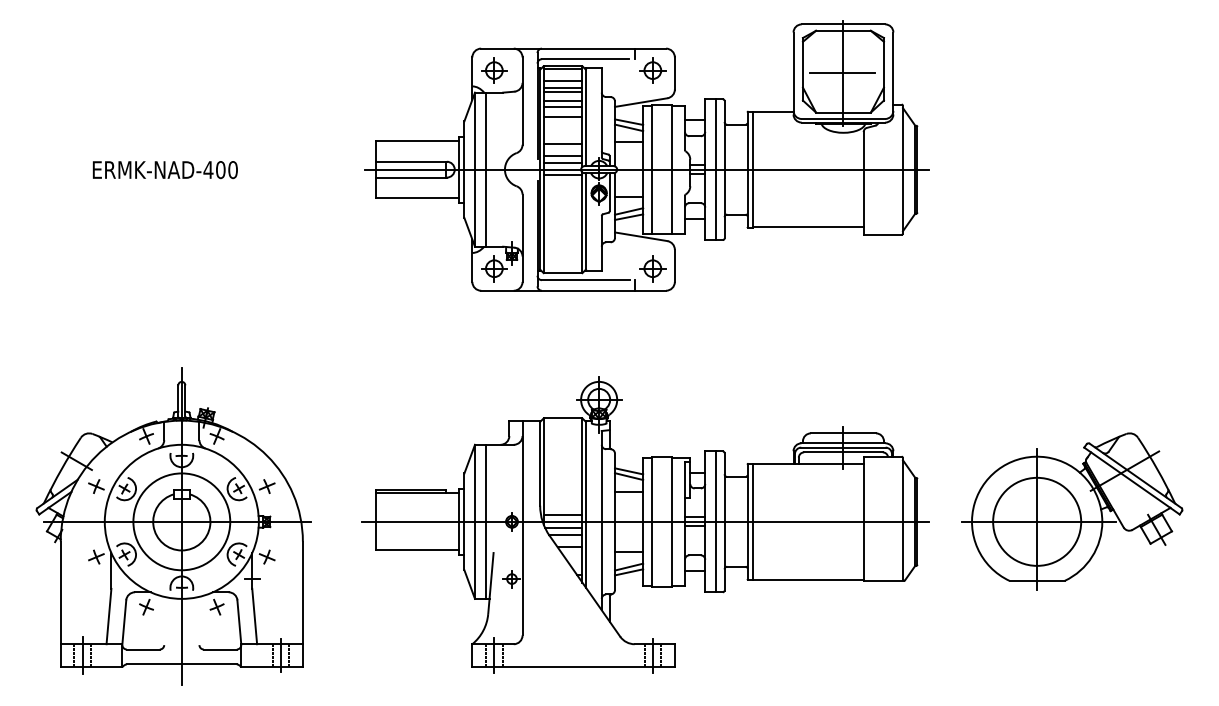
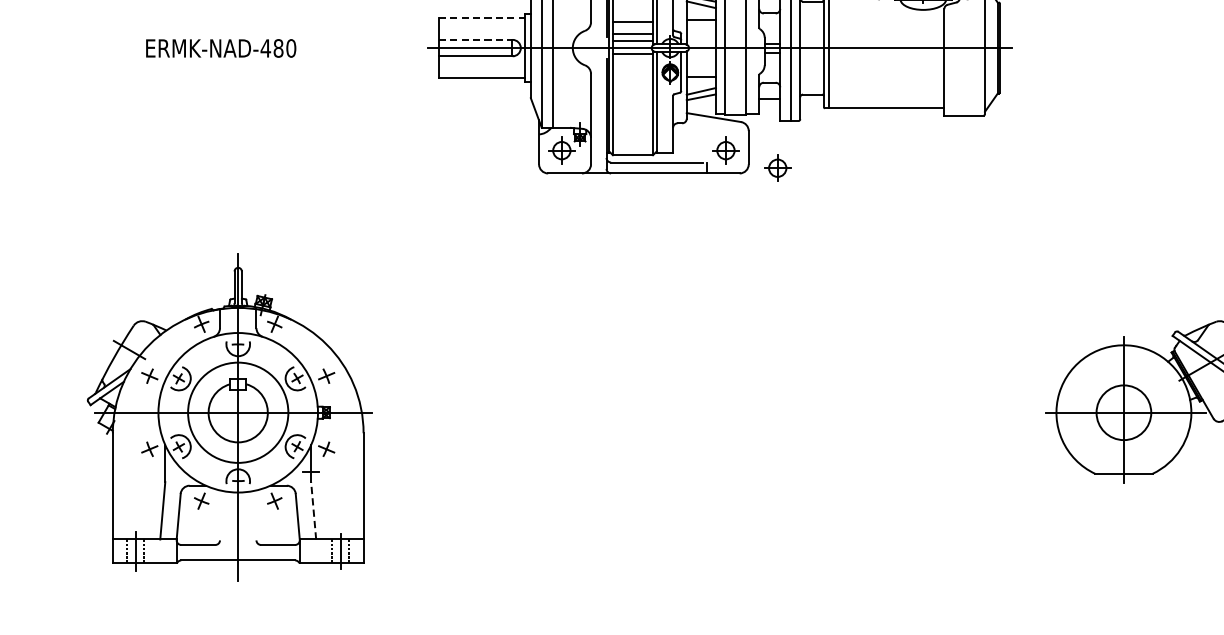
line: (417, 141) -> (482, 18), solid -> dashed
line: (411, 161) -> (476, 39), solid -> dashed
text: (220, 169) -> (278, 47), ERMK-NAD-400 -> ERMK-NAD-480
part: (702, 285) -> (777, 168), added
circle: (1037, 521) -> (1124, 412), size x0.6
part: (645, 524) -> (718, 415), removed
line: (254, 616) -> (313, 510), solid -> dashed

